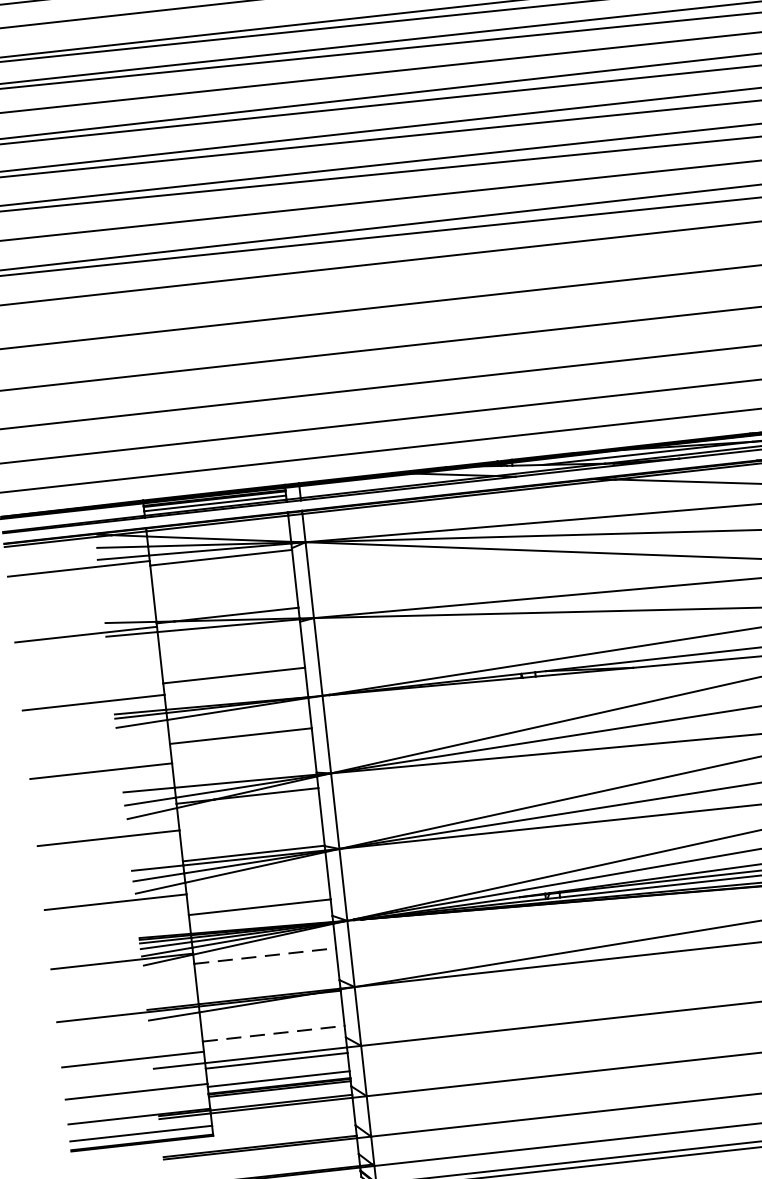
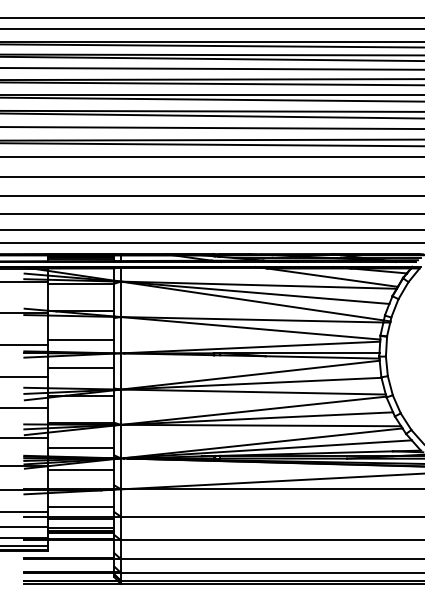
line: (265, 955) -> (81, 470), dashed -> solid
line: (274, 1033) -> (81, 506), dashed -> solid

